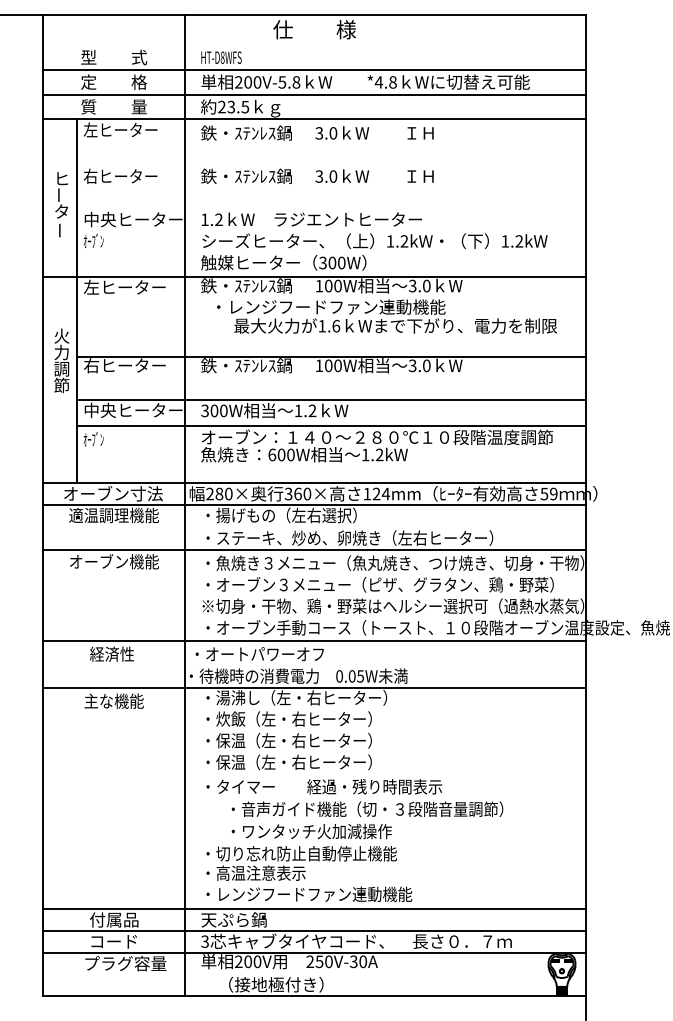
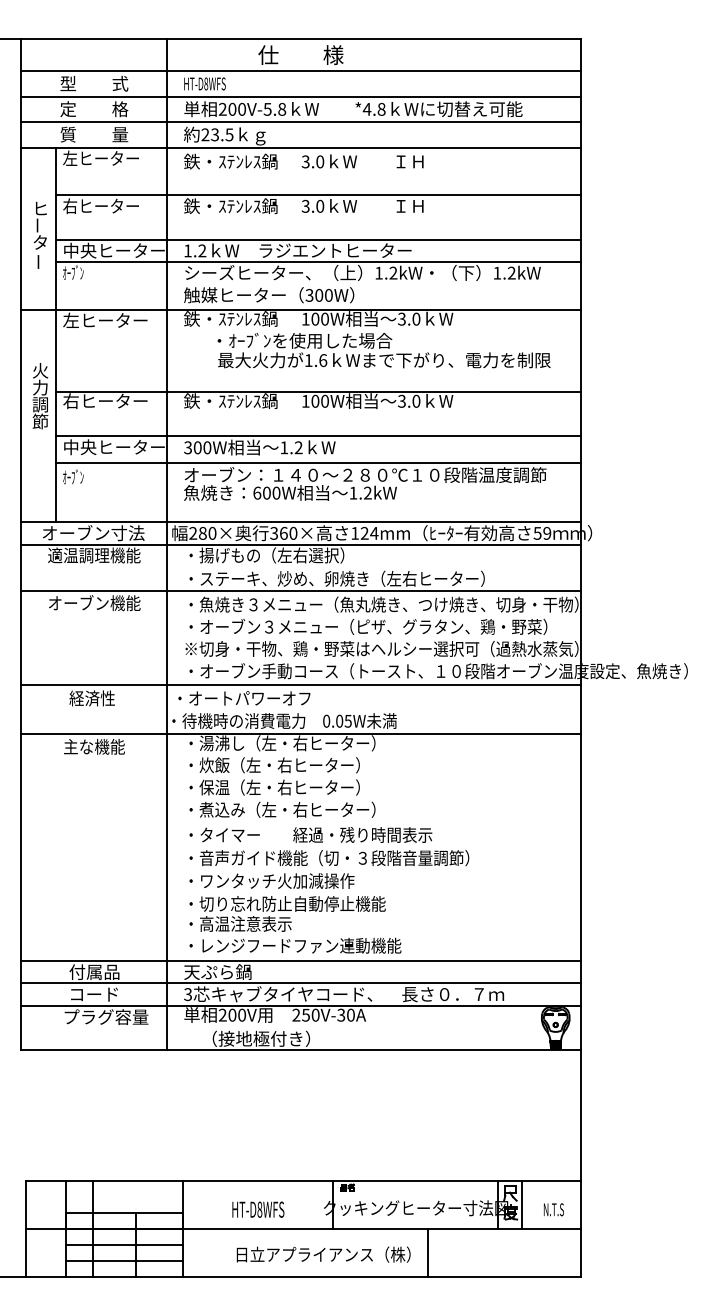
line: (314, 45) -> (300, 71), added
line: (331, 165) -> (318, 195), added
line: (331, 208) -> (318, 239), added
line: (331, 231) -> (318, 262), added
text: (330, 306) -> (317, 340), ・レンジフードファン連動機能 -> ・ｵｰﾌﾞﾝを使用した場合
text: (301, 762) -> (287, 809), ・保温（左・右ヒーター） -> ・煮込み（左・右ヒーター）
text: (367, 820) -> (329, 869), moved

